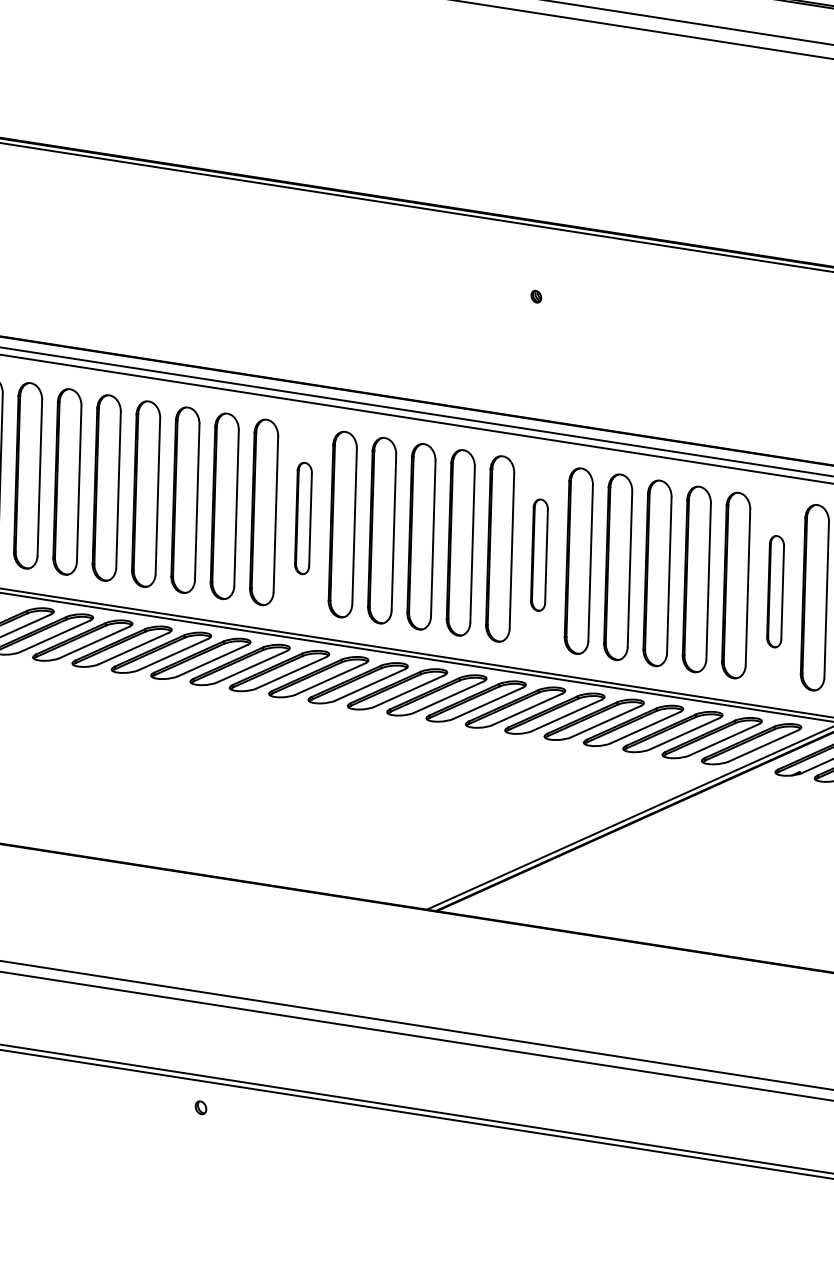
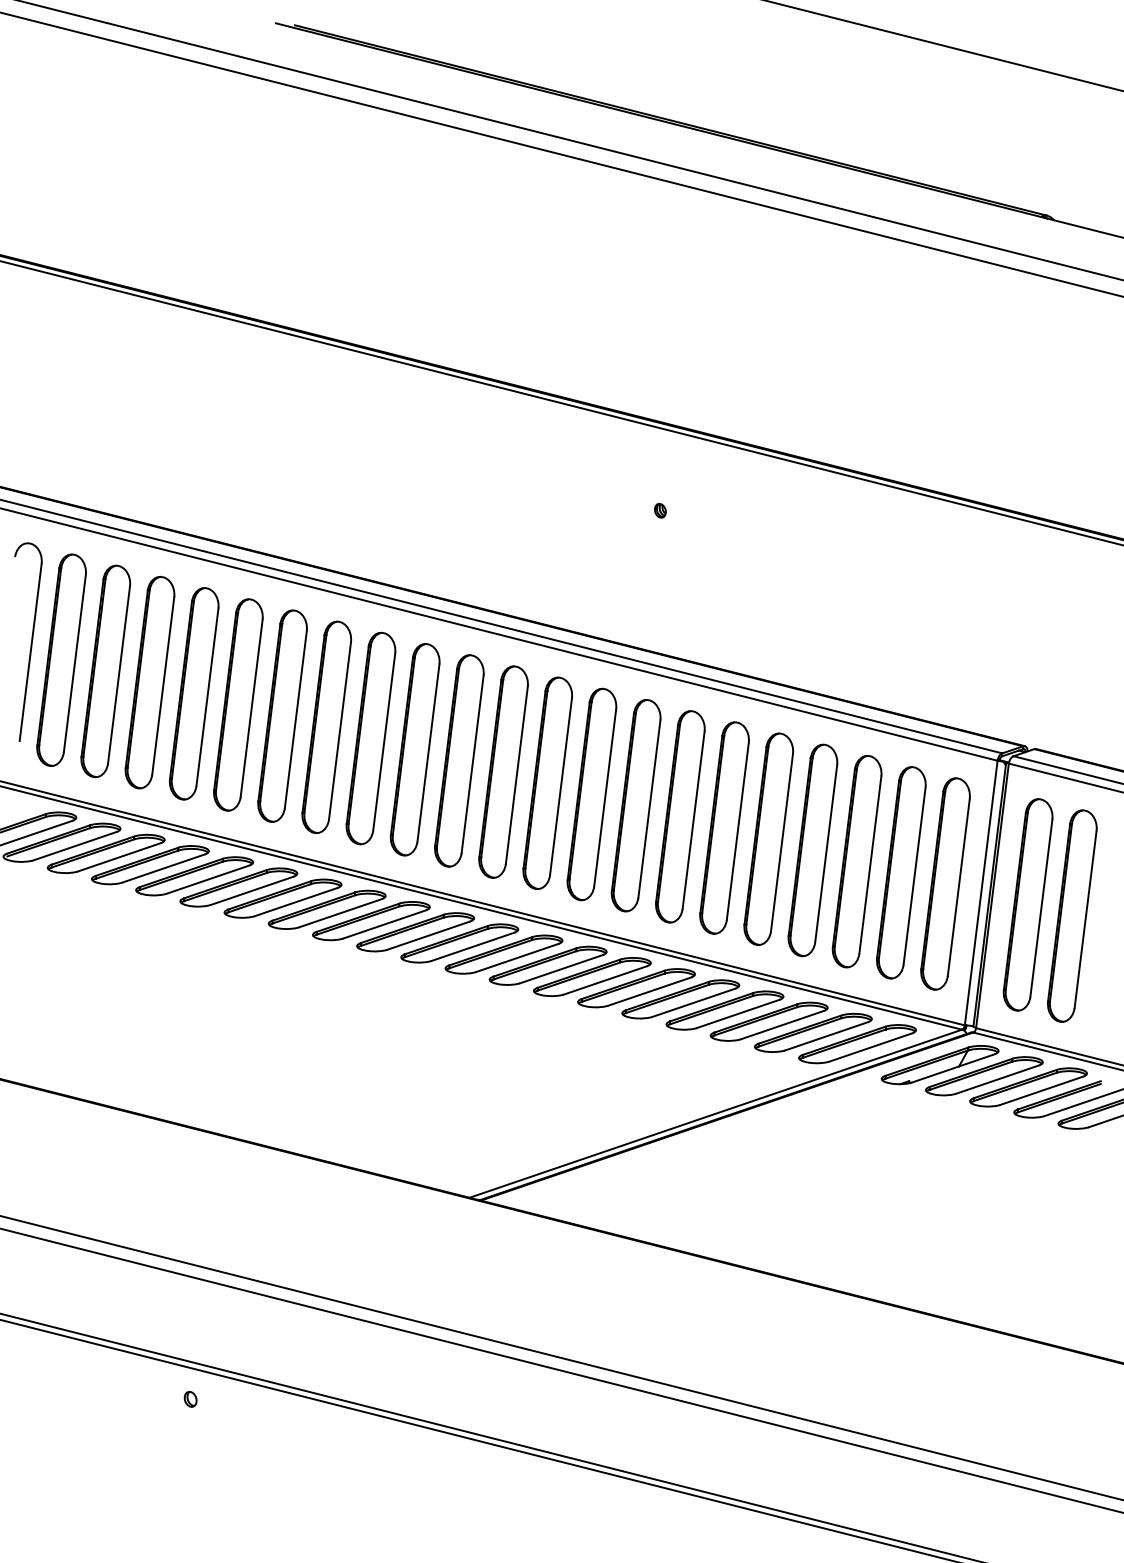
part: (303, 518) -> (370, 738), size x1.67
part: (538, 554) -> (635, 805), size x1.67
part: (775, 591) -> (901, 872), size x1.67

